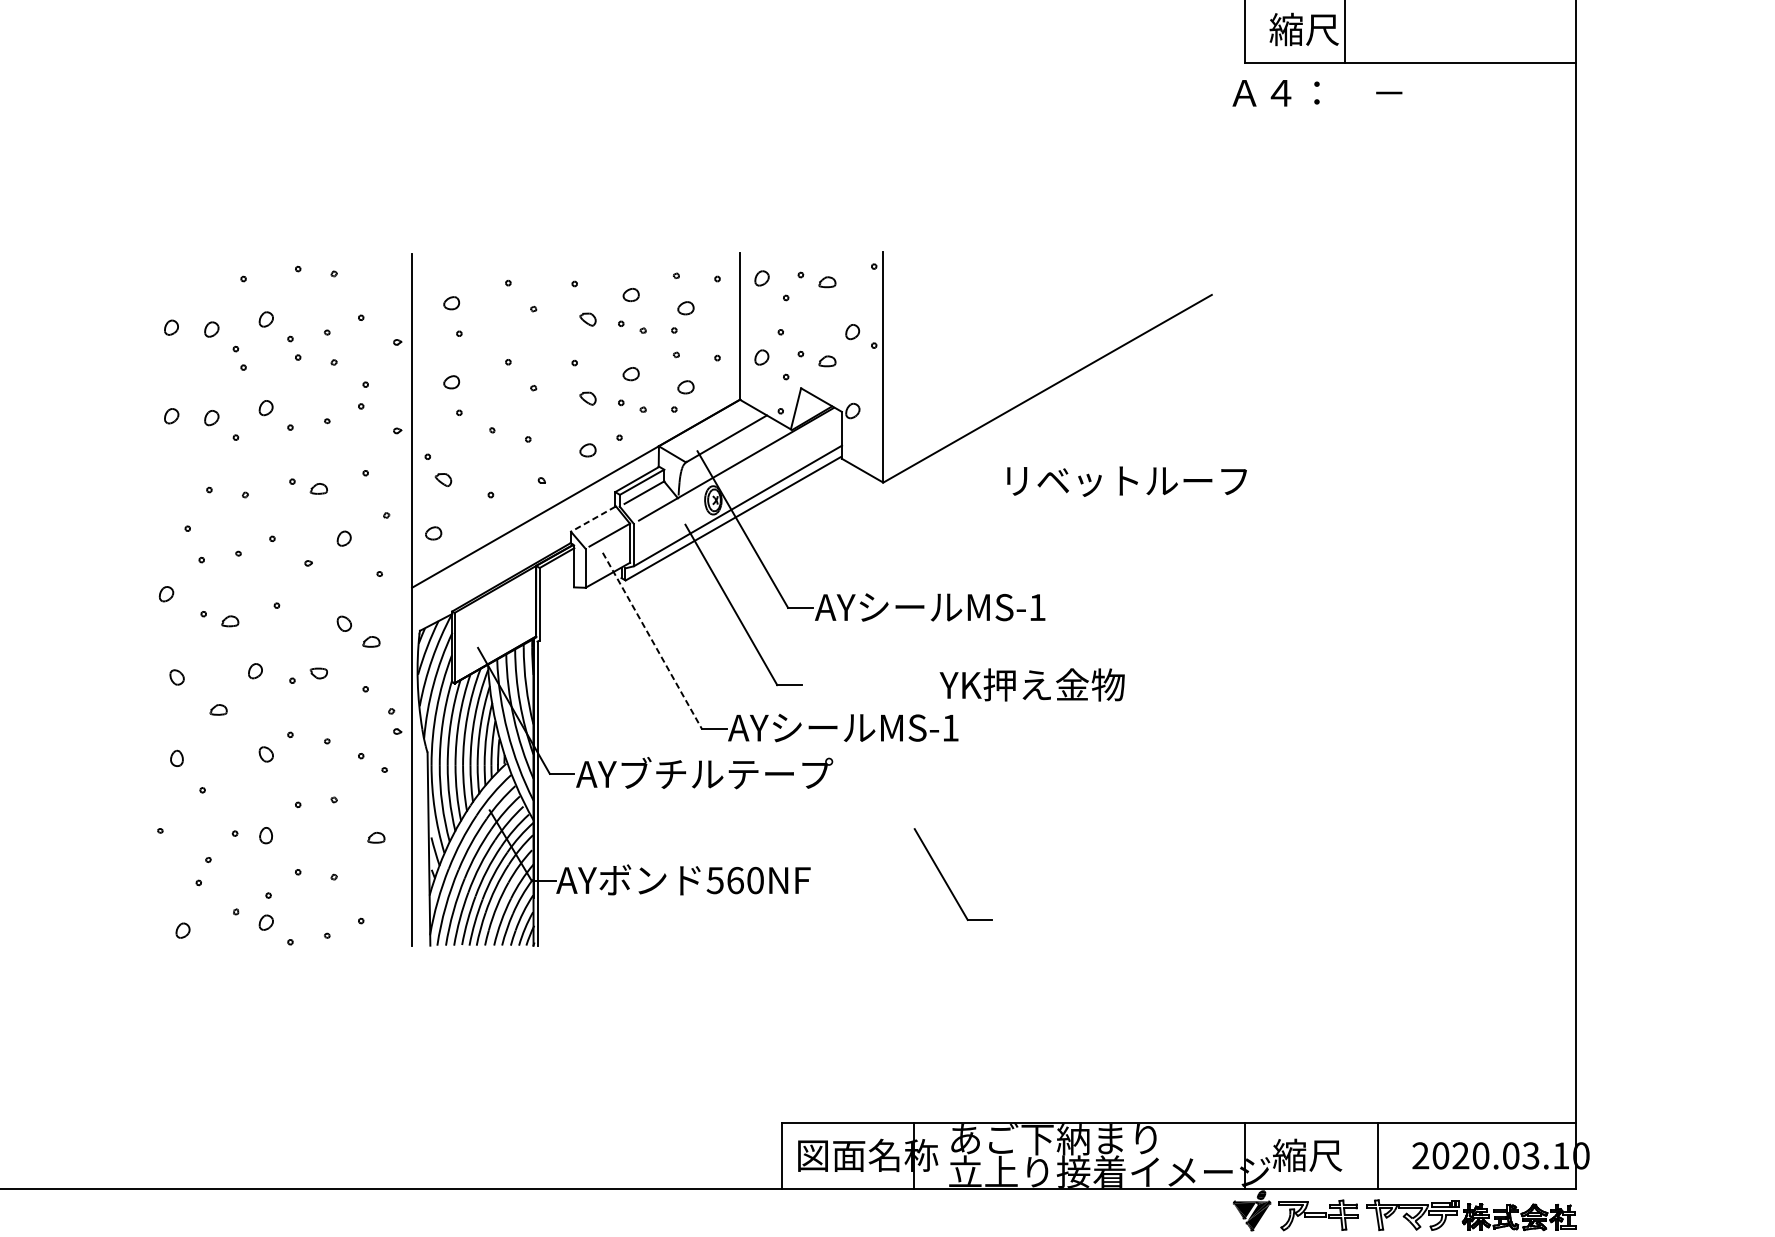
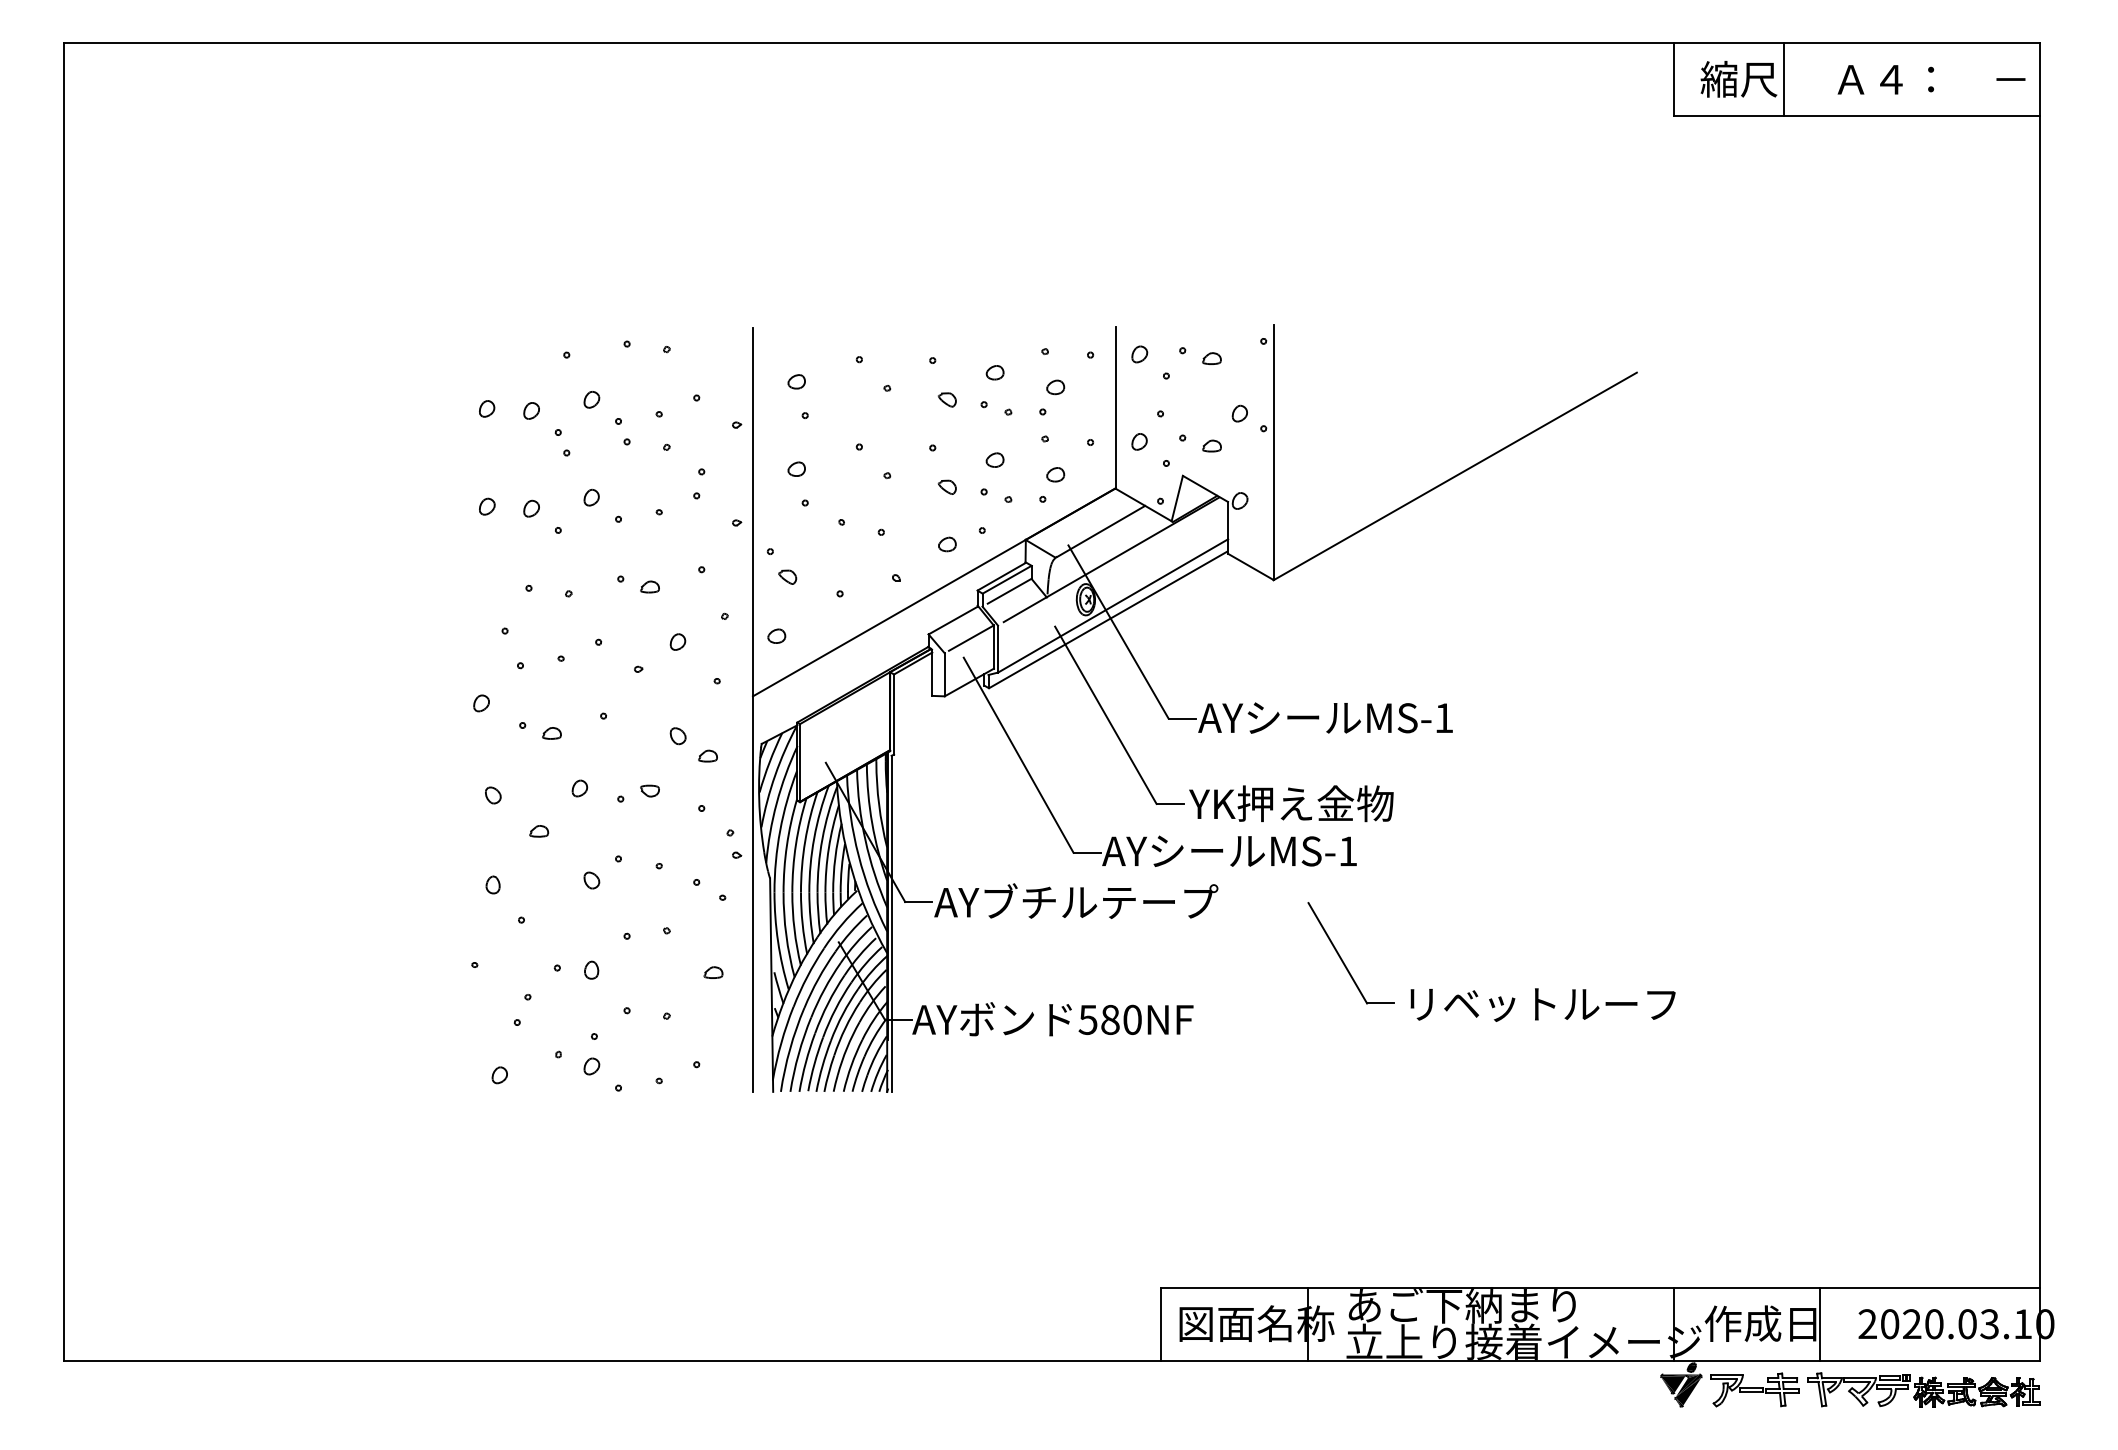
text: (1317, 93) -> (1931, 79), moved
text: (1126, 481) -> (1542, 1004), moved
line: (592, 519) -> (952, 620), dashed -> solid
line: (652, 641) -> (1018, 755), dashed -> solid
text: (1032, 684) -> (1291, 803), moved
part: (944, 878) -> (1341, 957), moved
text: (735, 880) -> (1110, 1019), 560NF -> 580NF
text: (1323, 1155) -> (1760, 1323), 縮尺 -> 作成日

